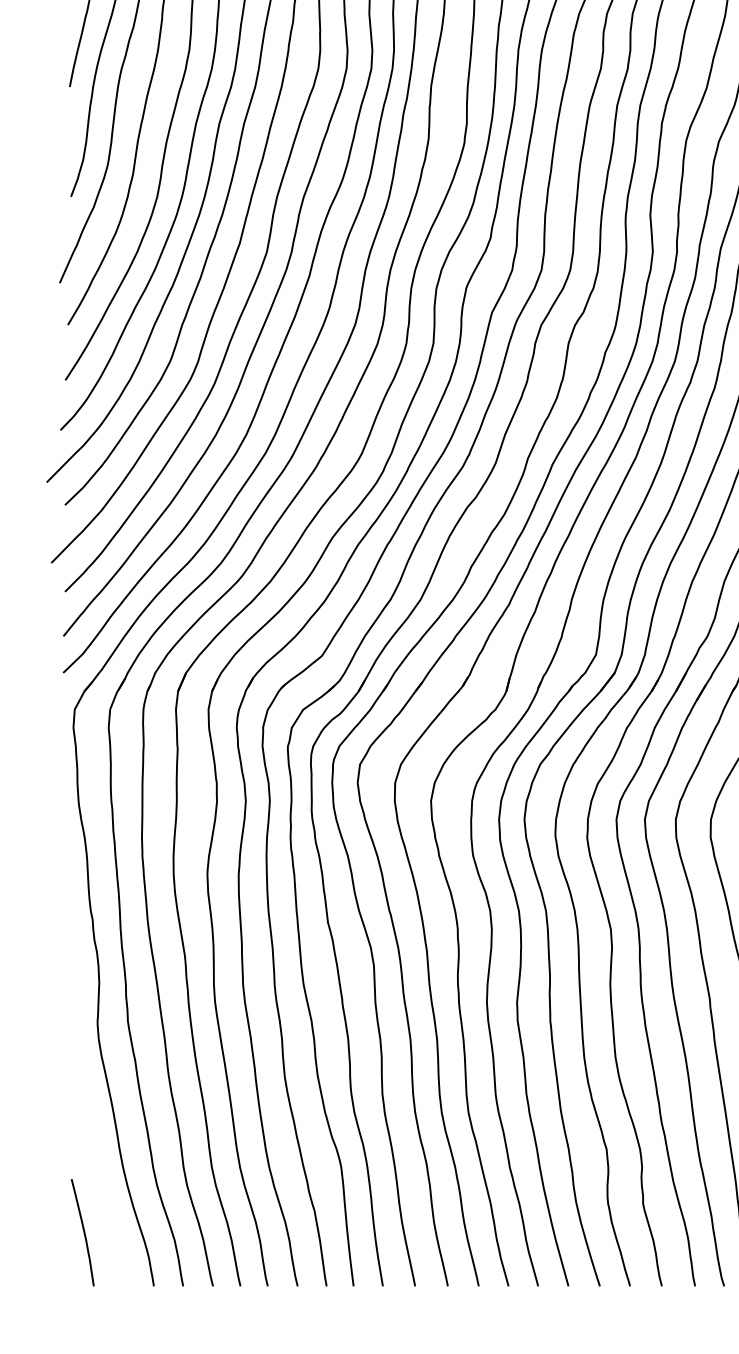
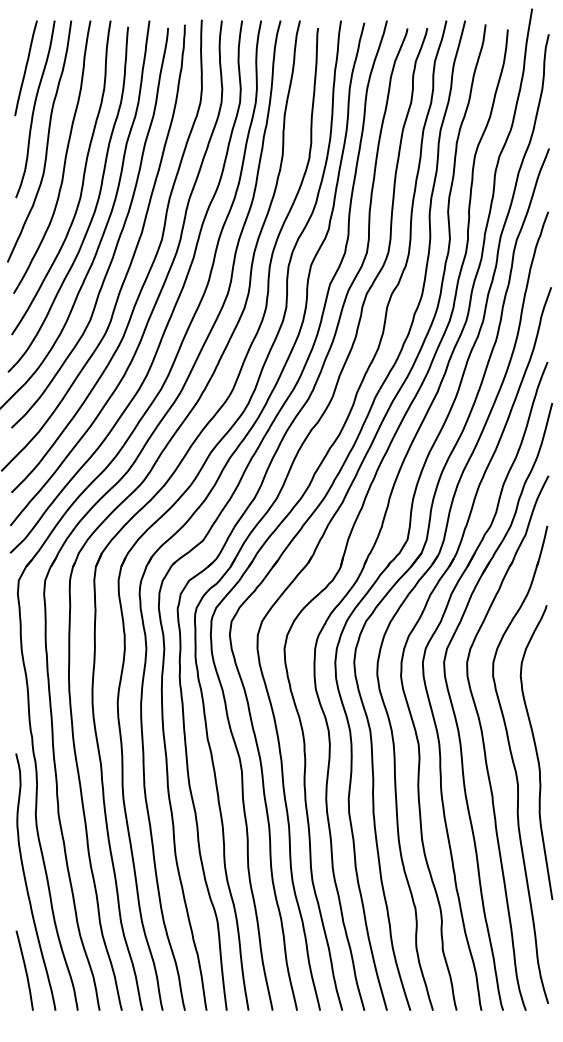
curve: (86, 1117) -> (27, 884), added

